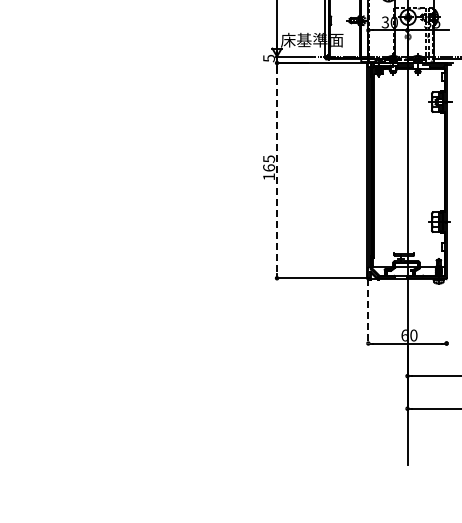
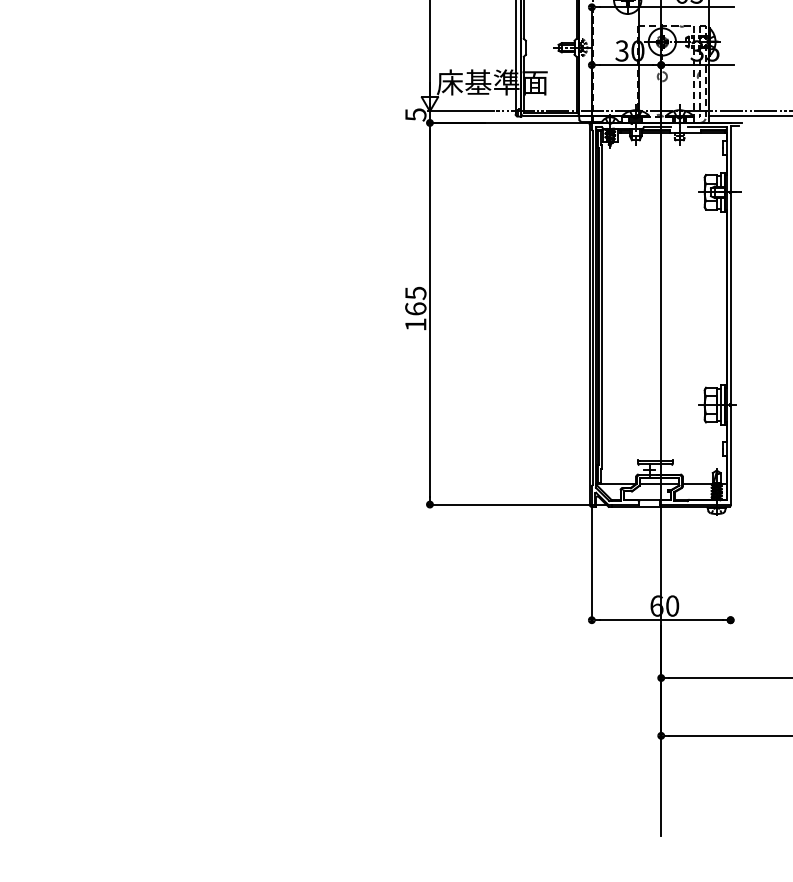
line: (277, 171) -> (430, 315), dashed -> solid
line: (368, 312) -> (592, 565), dashed -> solid

